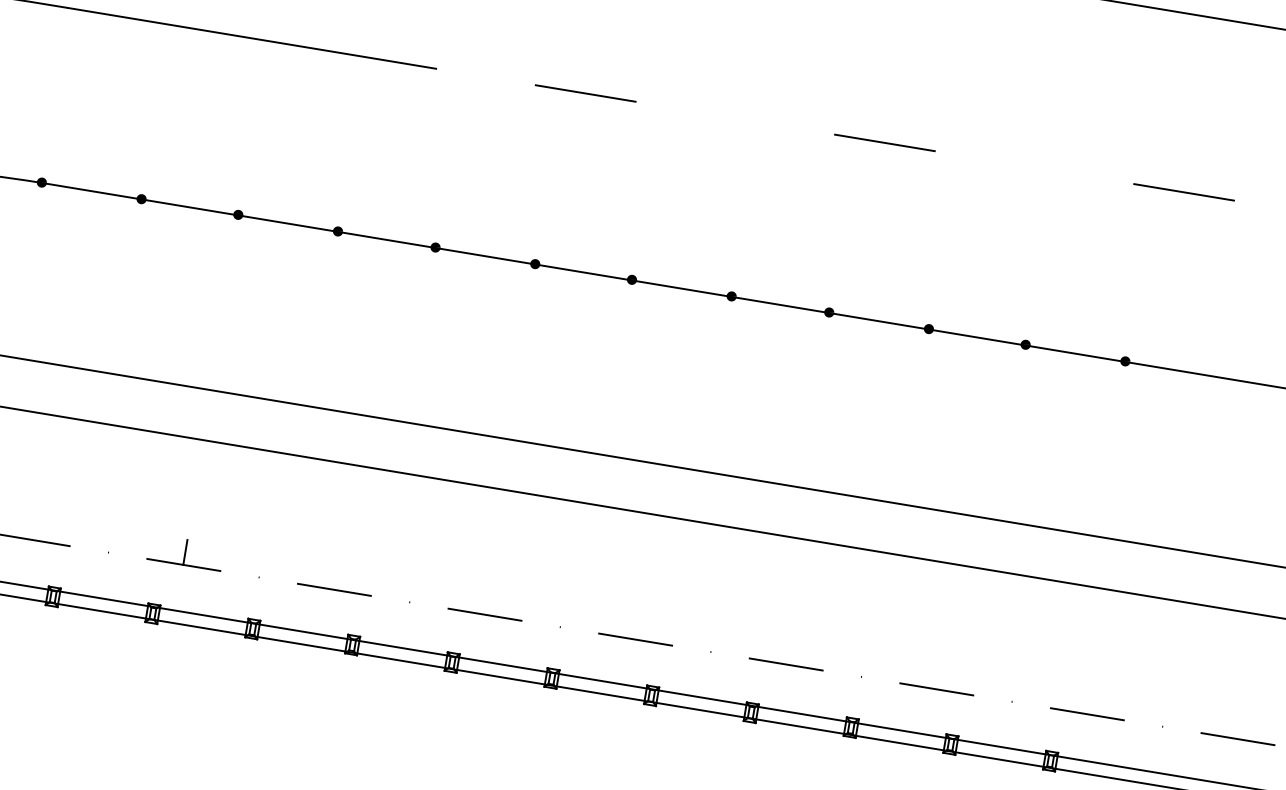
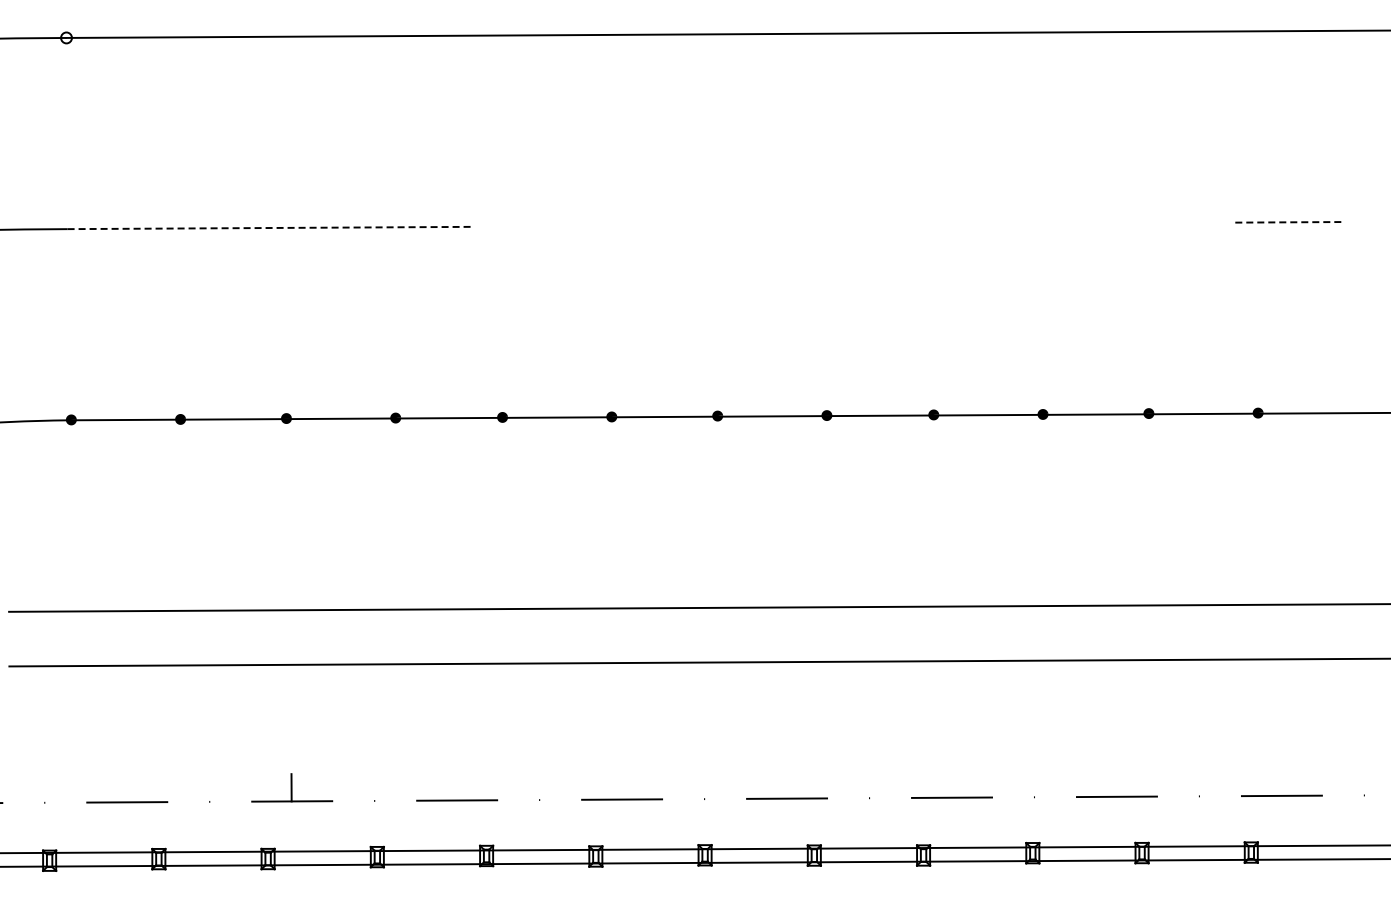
line: (252, 38) -> (269, 228), solid -> dashed
line: (585, 93) -> (634, 225), removed
line: (884, 142) -> (961, 223), removed
line: (1183, 192) -> (1289, 222), solid -> dashed

